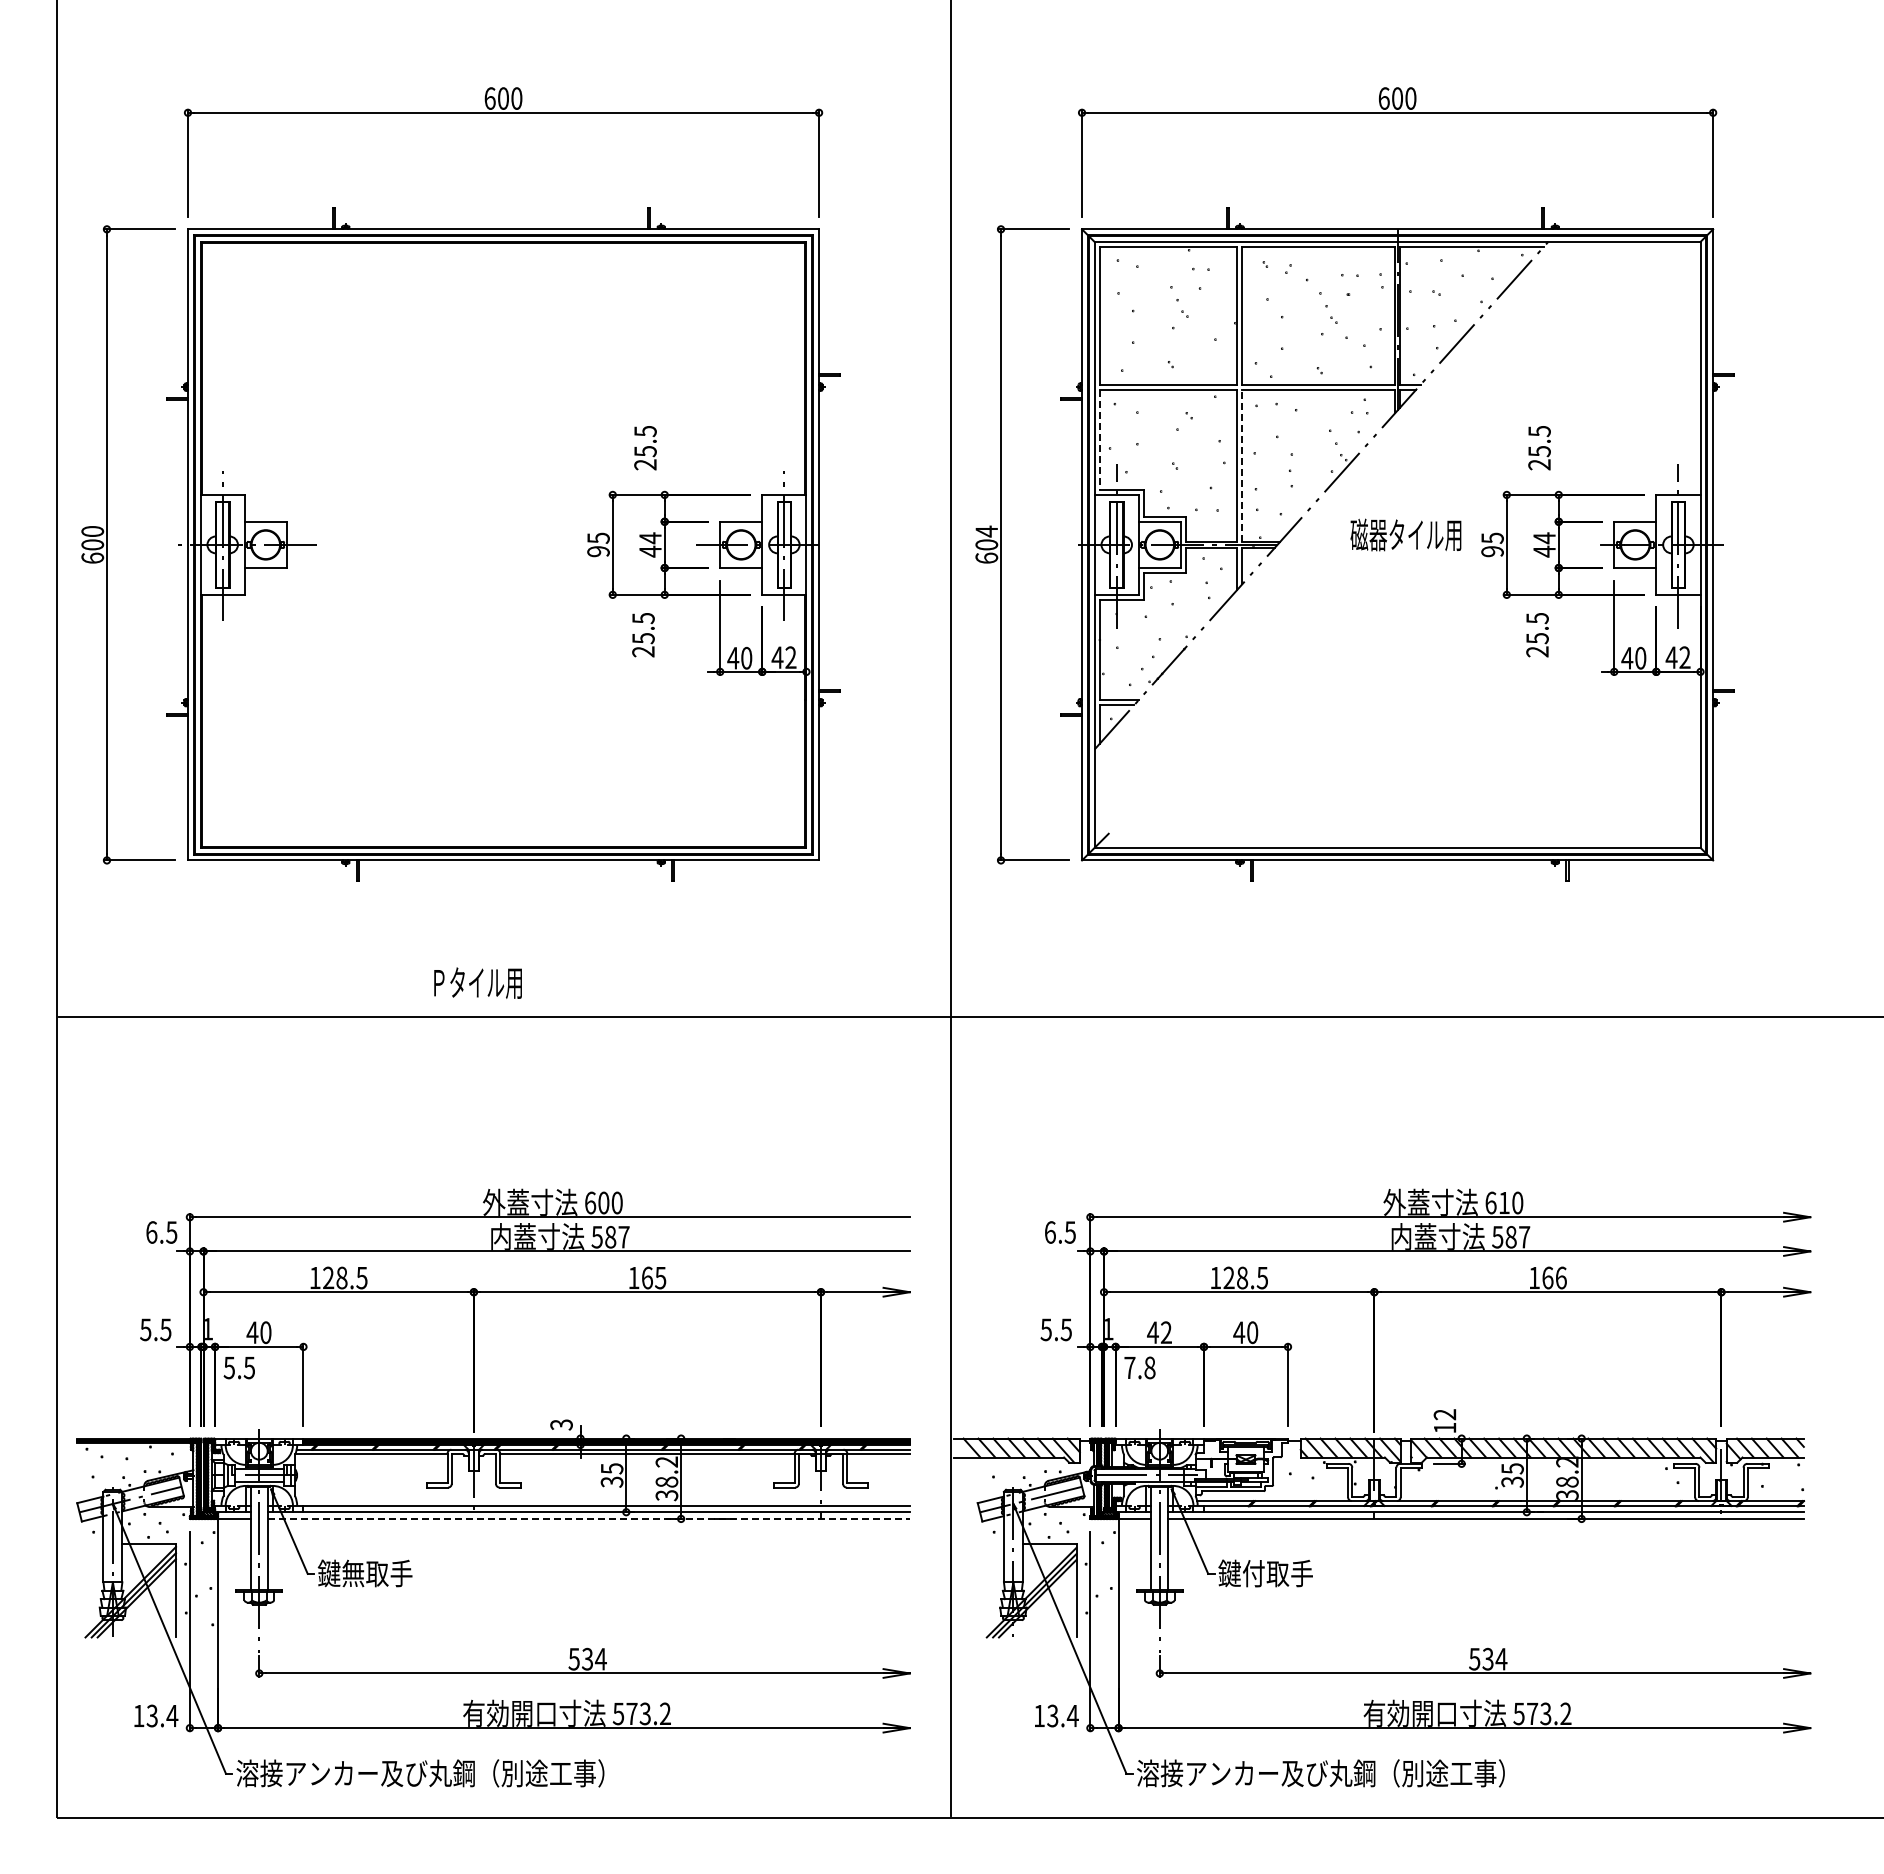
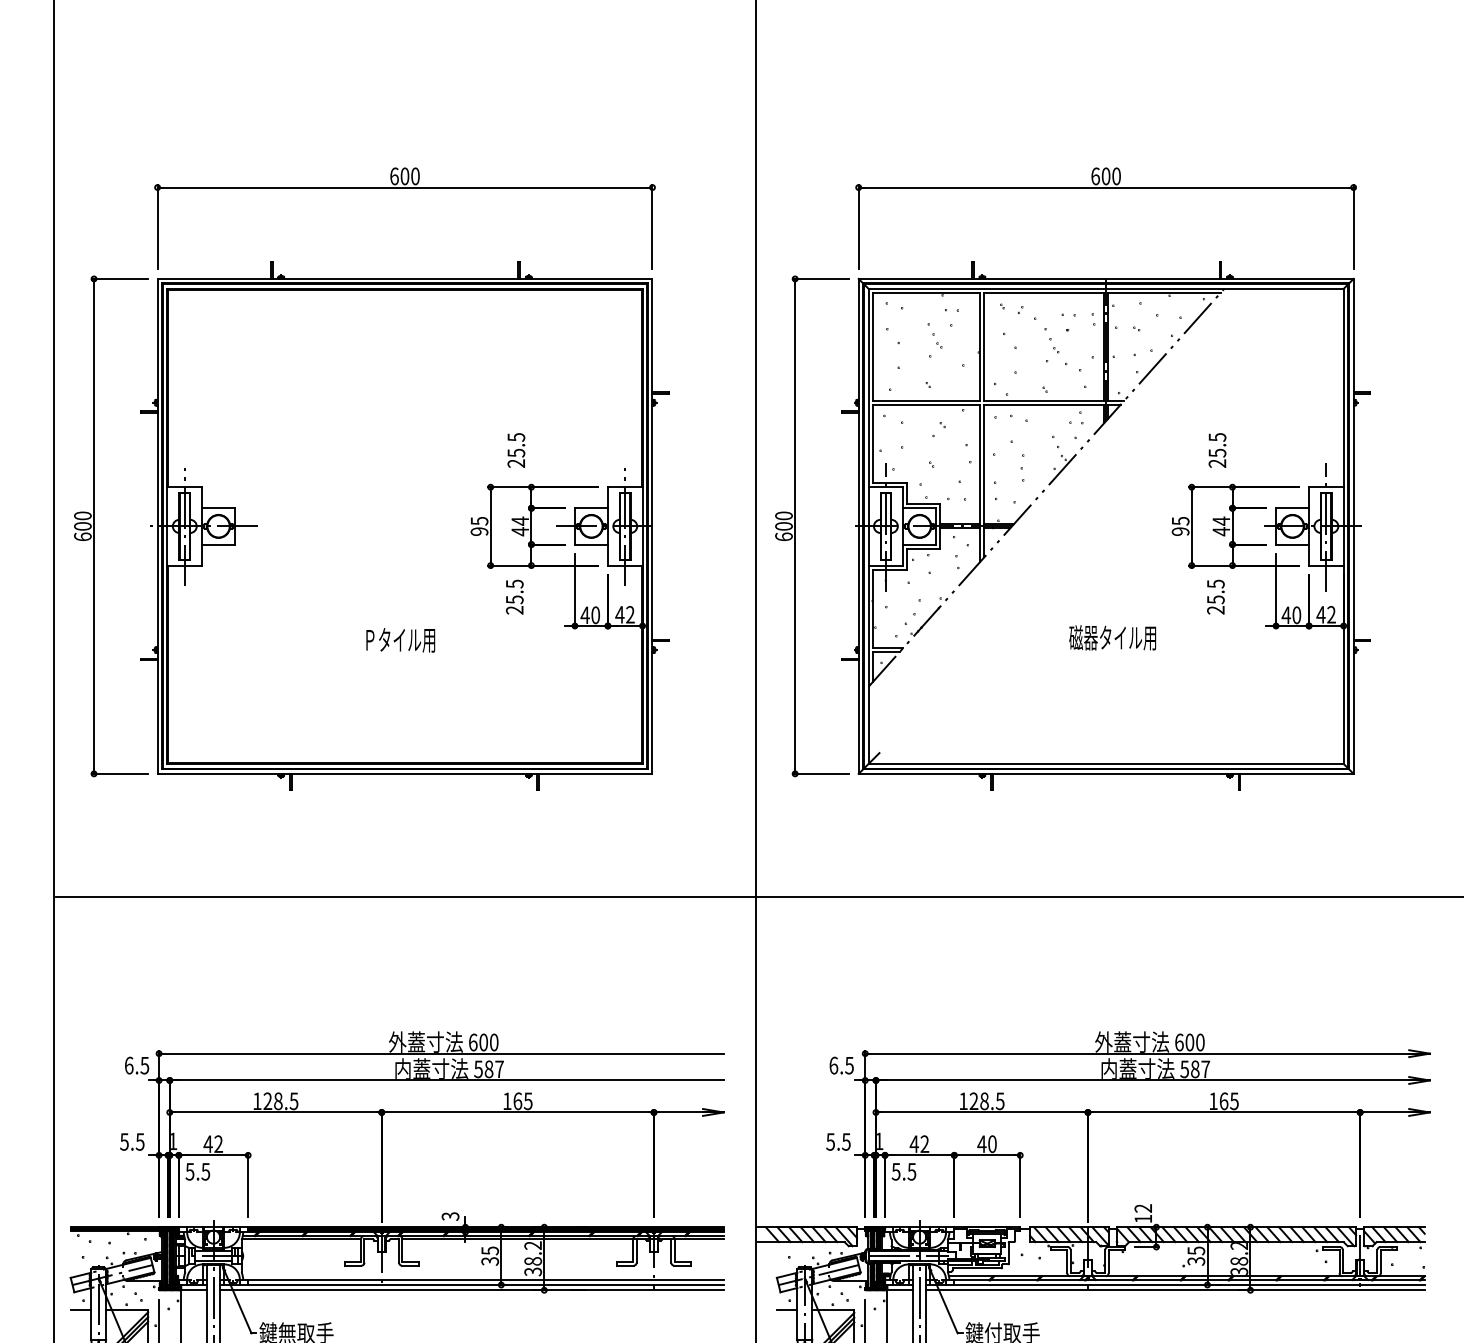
line: (1099, 439) -> (872, 443), dashed -> solid
line: (1242, 465) -> (984, 464), dashed -> solid
text: (986, 531) -> (783, 515), 604 -> 600
text: (1405, 534) -> (1112, 637), moved
text: (477, 982) -> (400, 639), moved
text: (1504, 1202) -> (1189, 1042), 610 -> 600
text: (1560, 1277) -> (1233, 1100), 166 -> 165
text: (265, 1332) -> (218, 1144), 40 -> 42
text: (1139, 1367) -> (903, 1171), 7.8 -> 5.5
line: (589, 1518) -> (472, 1289), dashed -> solid
line: (90, 1543) -> (81, 1309), added
line: (990, 1543) -> (786, 1309), added

